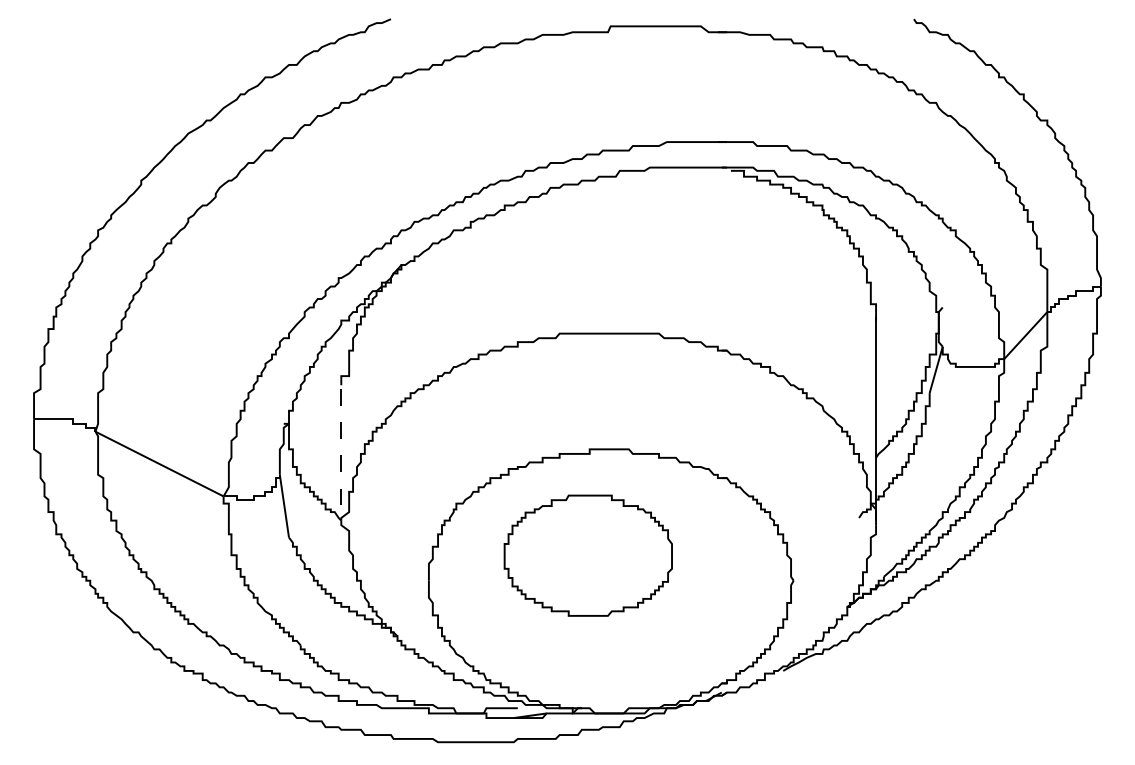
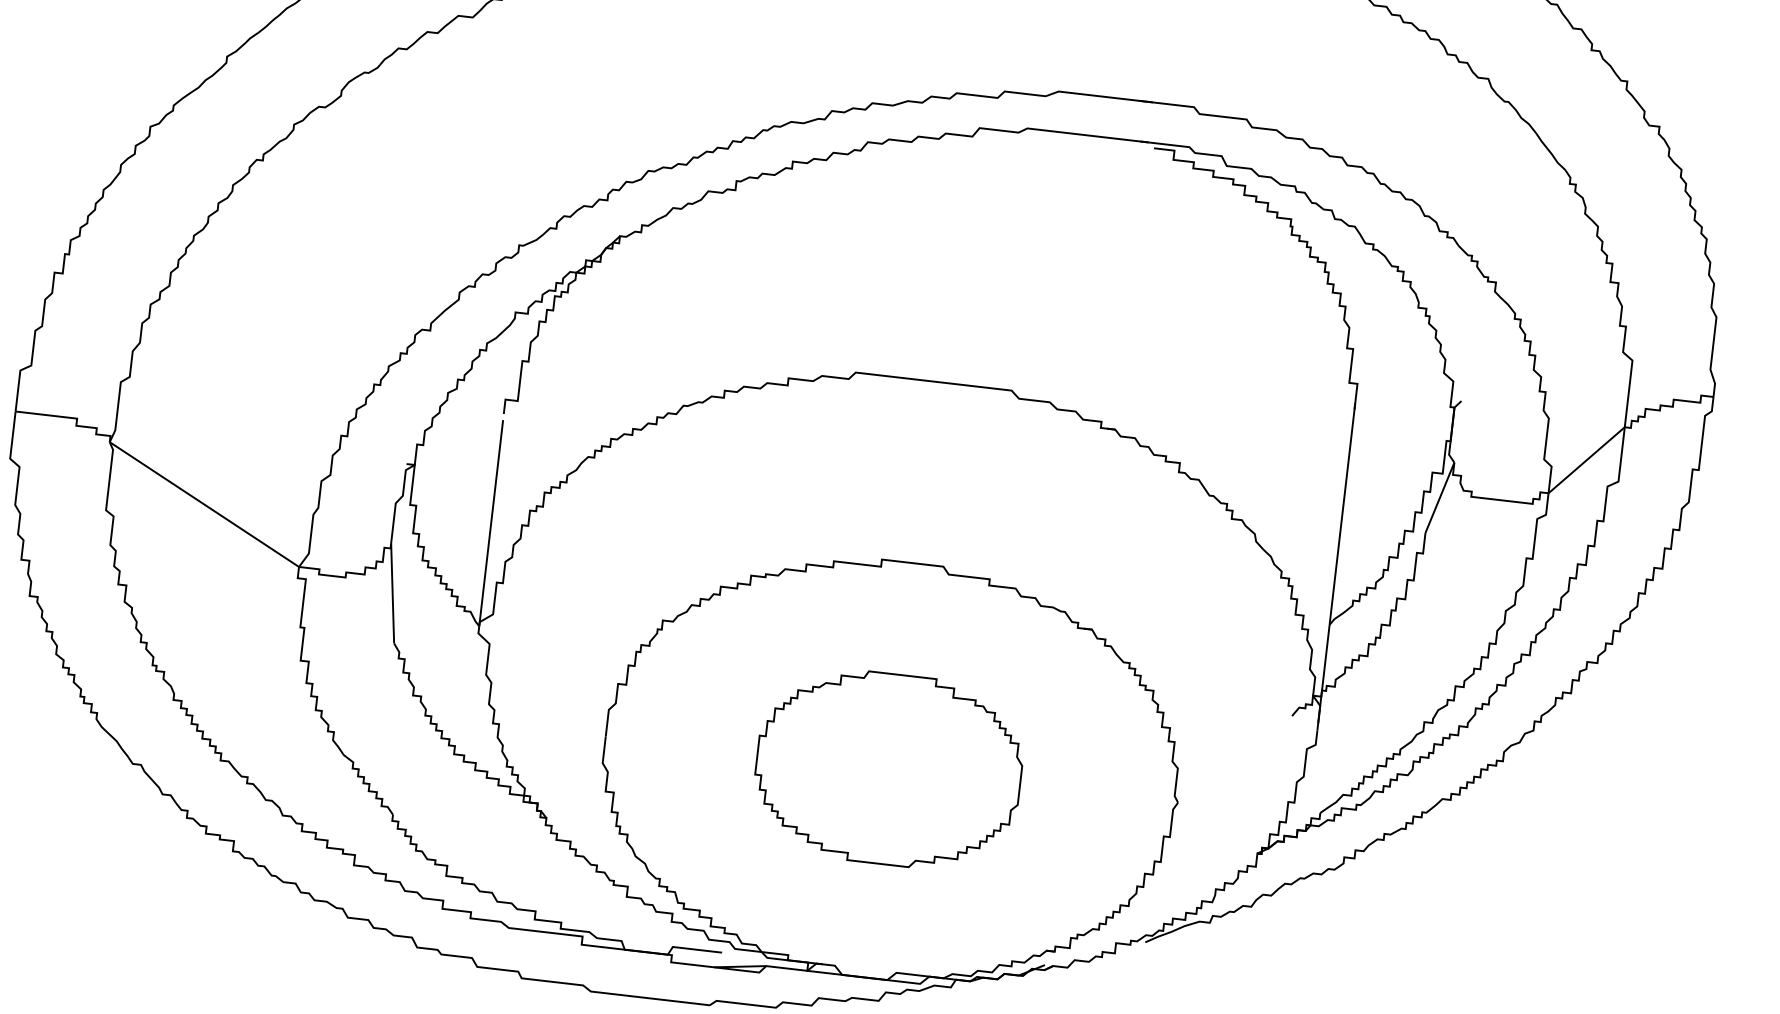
line: (341, 454) -> (491, 522), dashed -> solid
part: (587, 555) -> (887, 768), moved

